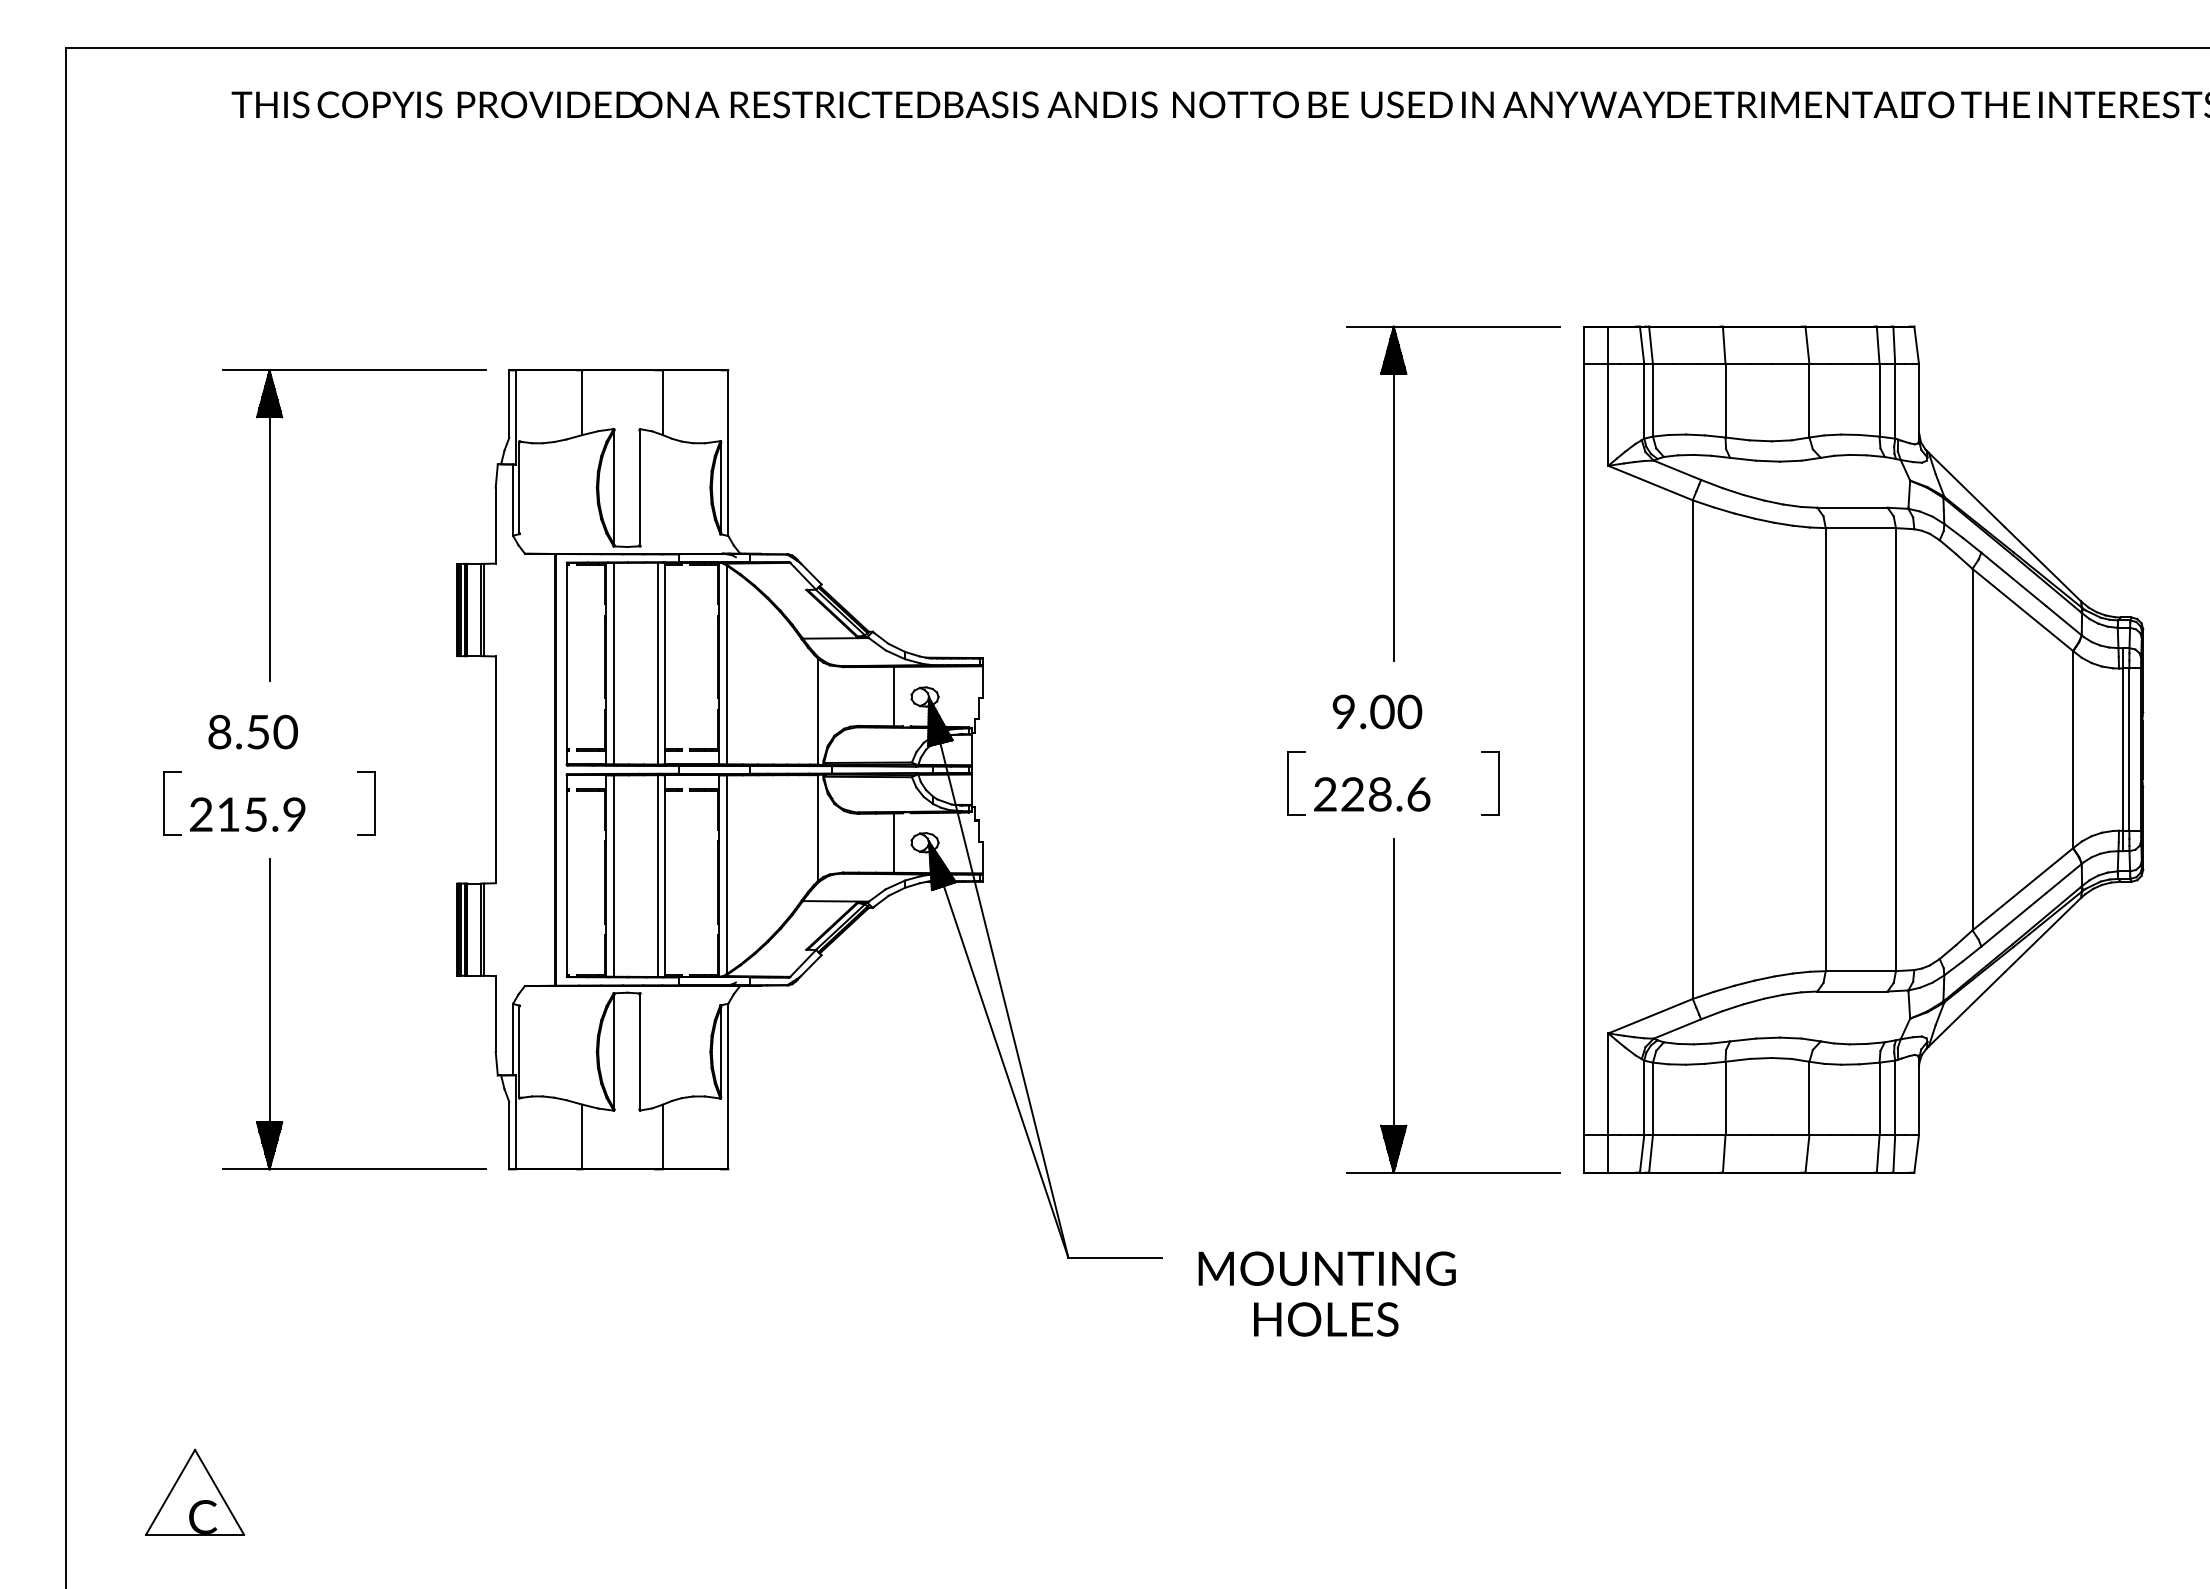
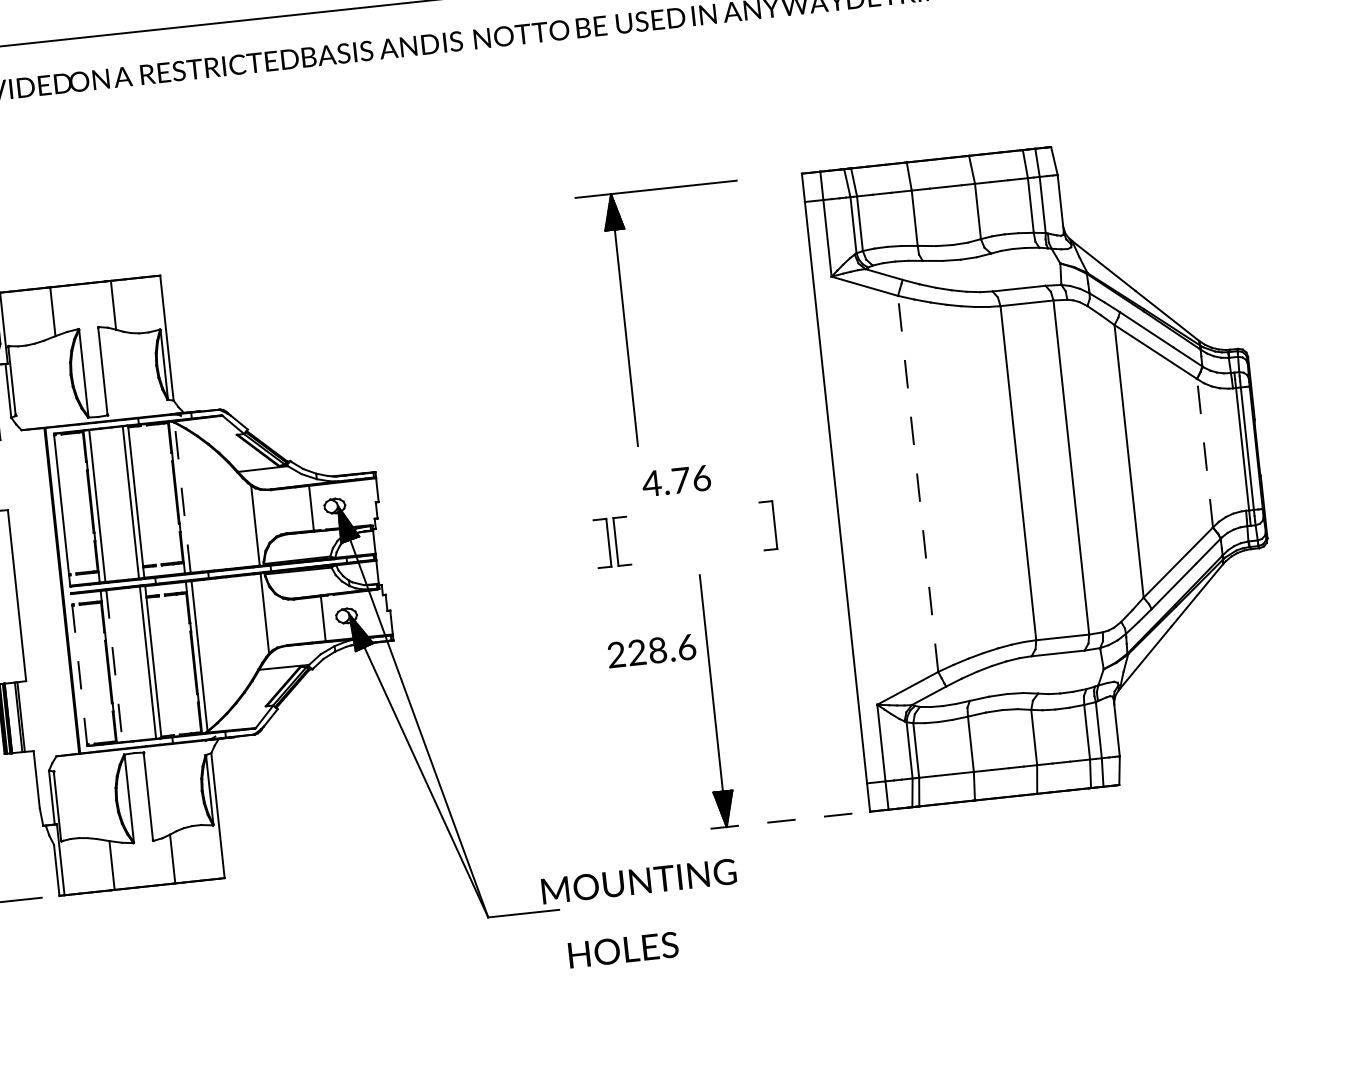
part: (1394, 493) -> (625, 319), moved
line: (726, 664) -> (182, 497), solid -> dashed
text: (1376, 711) -> (676, 480), 9.00 -> 4.76
line: (1692, 749) -> (917, 483), solid -> dashed
line: (2073, 749) -> (1205, 453), solid -> dashed
part: (1278, 783) -> (608, 542), added
text: (1372, 794) -> (652, 651), moved
line: (566, 875) -> (78, 669), solid -> dashed
line: (613, 876) -> (114, 666), solid -> dashed
line: (1453, 1172) -> (771, 822), solid -> dashed
text: (1326, 1268) -> (638, 881), moved
text: (1326, 1319) -> (623, 950), moved

